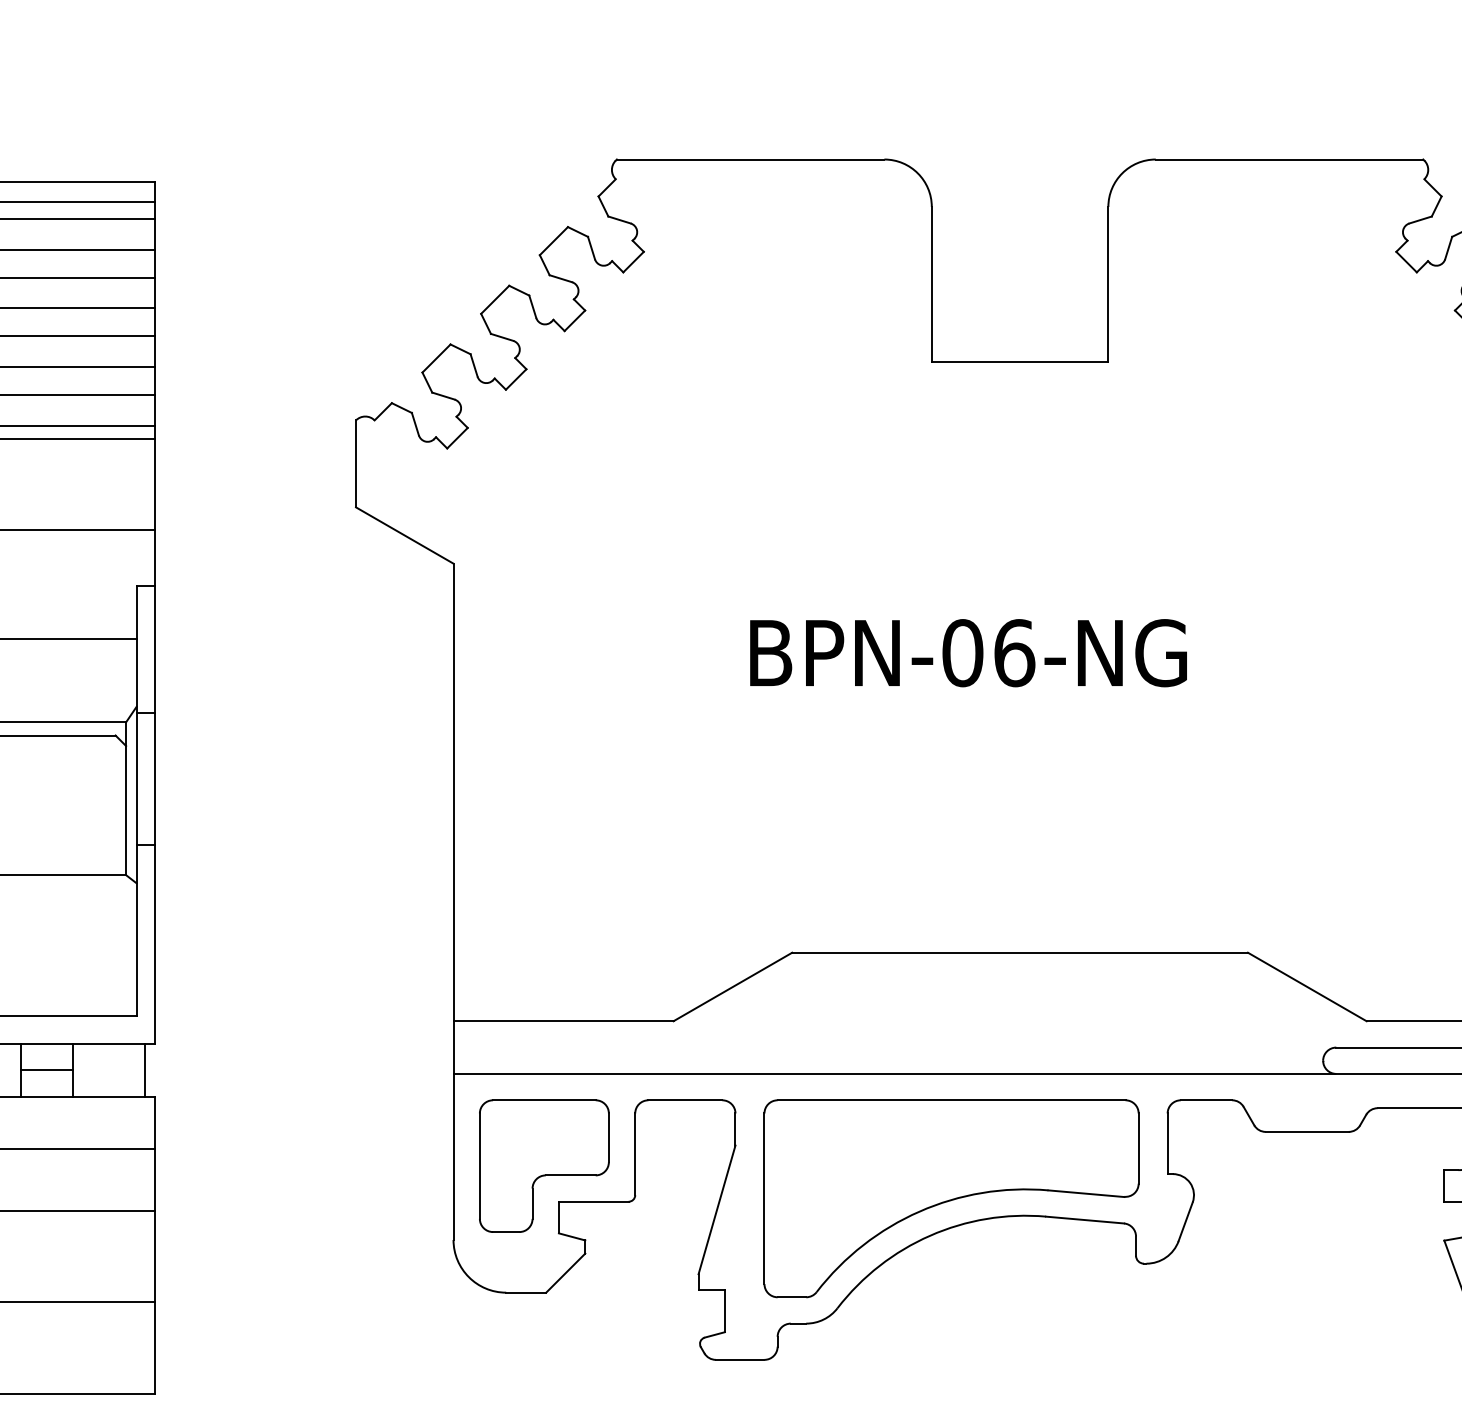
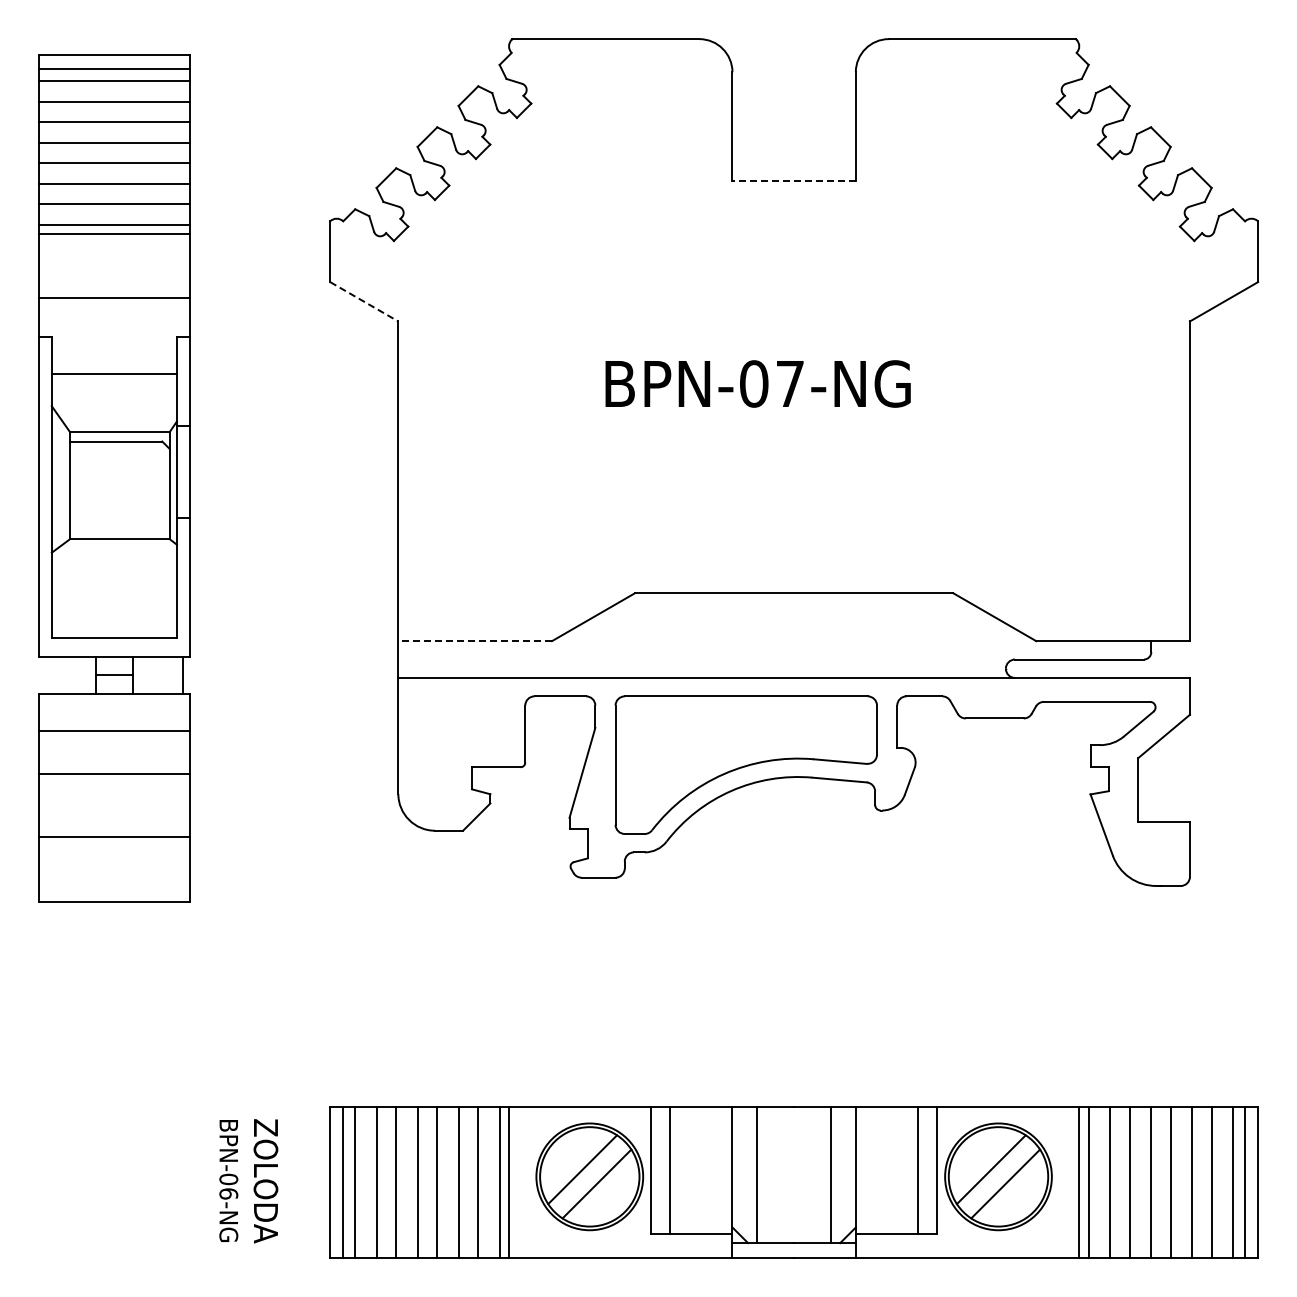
line: (1020, 361) -> (794, 180), solid -> dashed
line: (405, 536) -> (364, 302), solid -> dashed
text: (1014, 652) -> (790, 383), BPN-06-NG -> BPN-07-NG
line: (563, 1021) -> (475, 641), solid -> dashed
part: (543, 1166) -> (461, 742), removed

